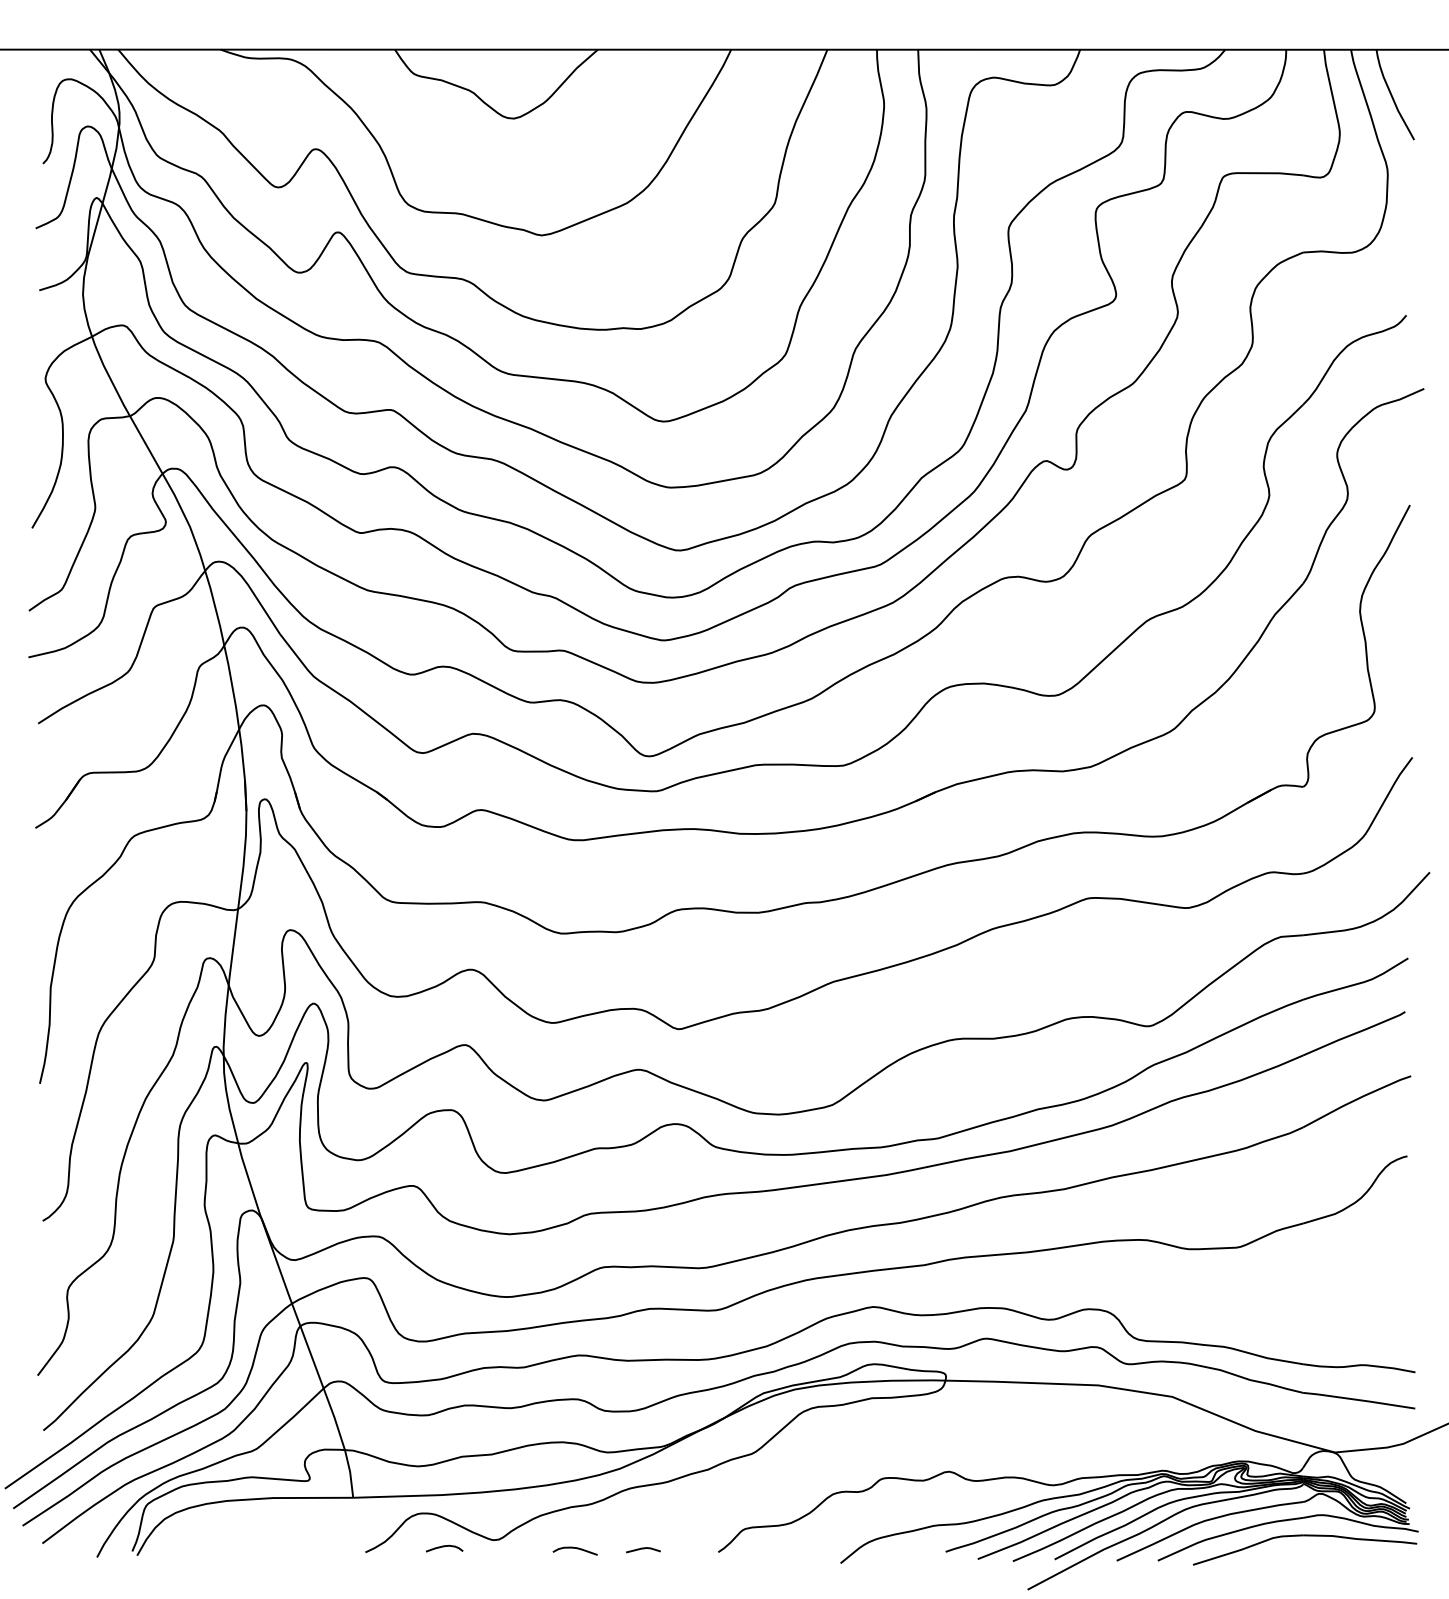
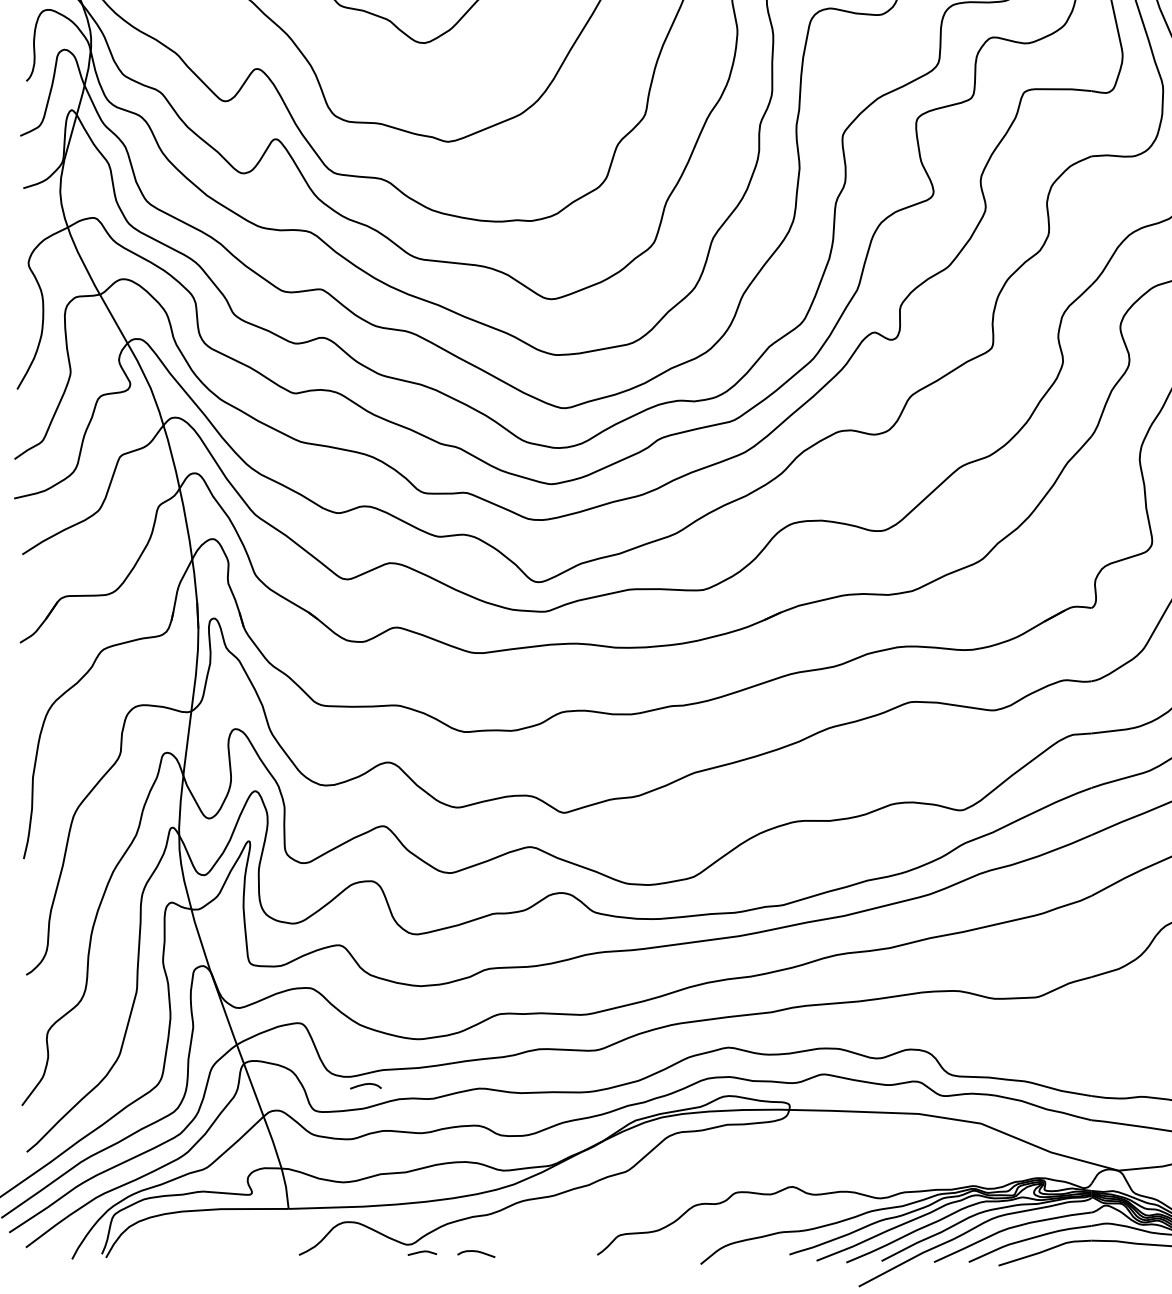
curve: (444, 1547) -> (365, 1085), moved
line: (643, 1549) -> (422, 1252), moved

